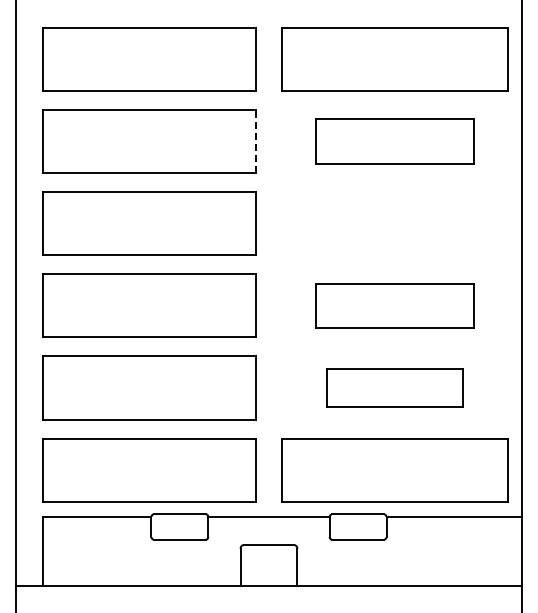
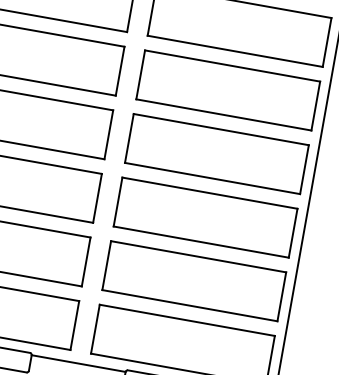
line: (255, 141) -> (119, 71), dashed -> solid
part: (394, 141) -> (227, 90), size x1.43
part: (394, 223) -> (216, 153), added
part: (394, 305) -> (204, 217), size x1.43
part: (394, 387) -> (193, 280), size x1.67

